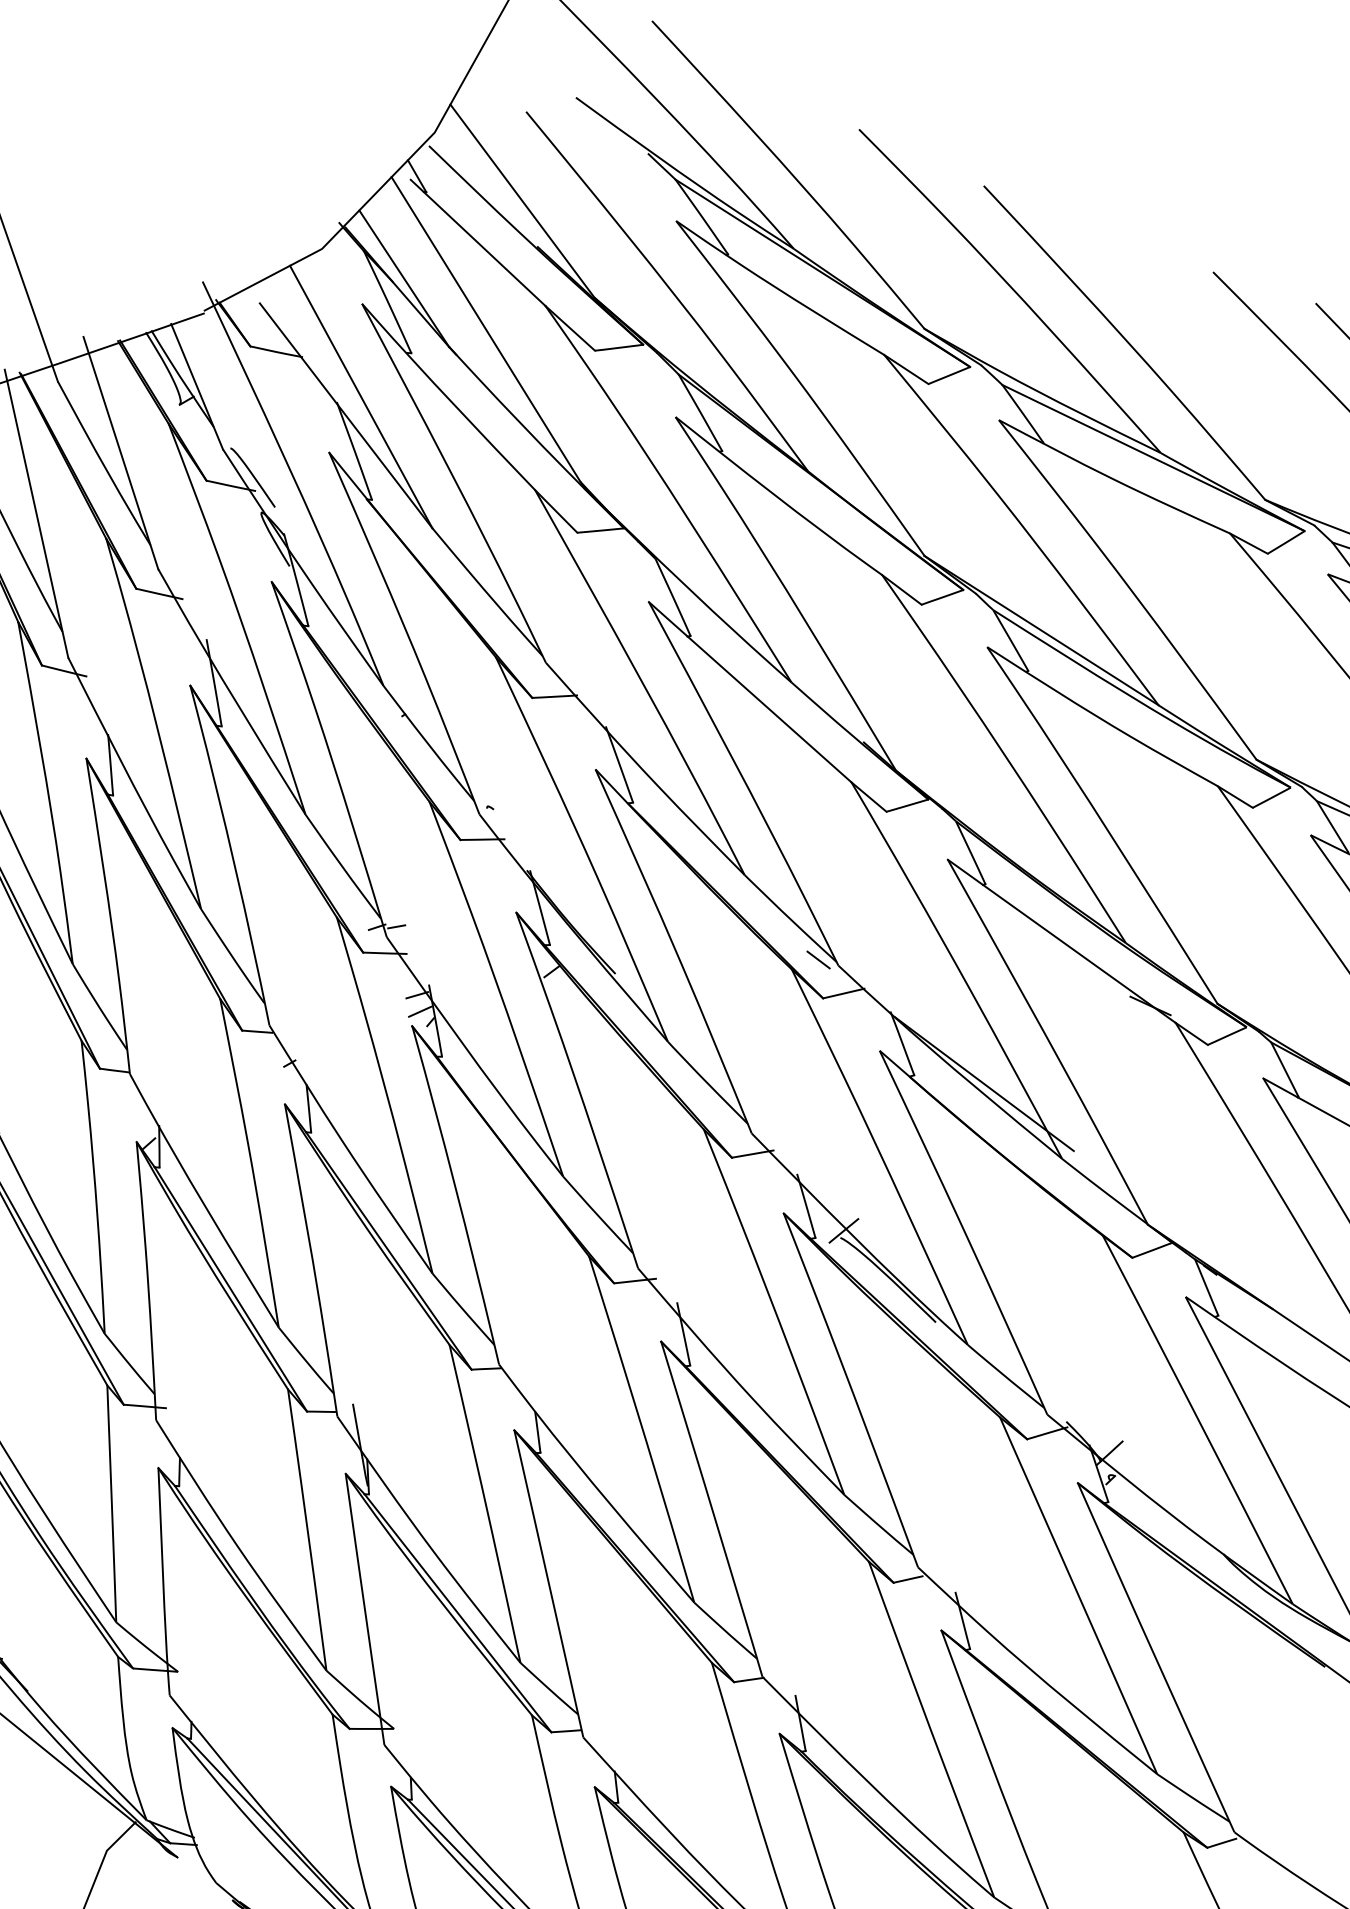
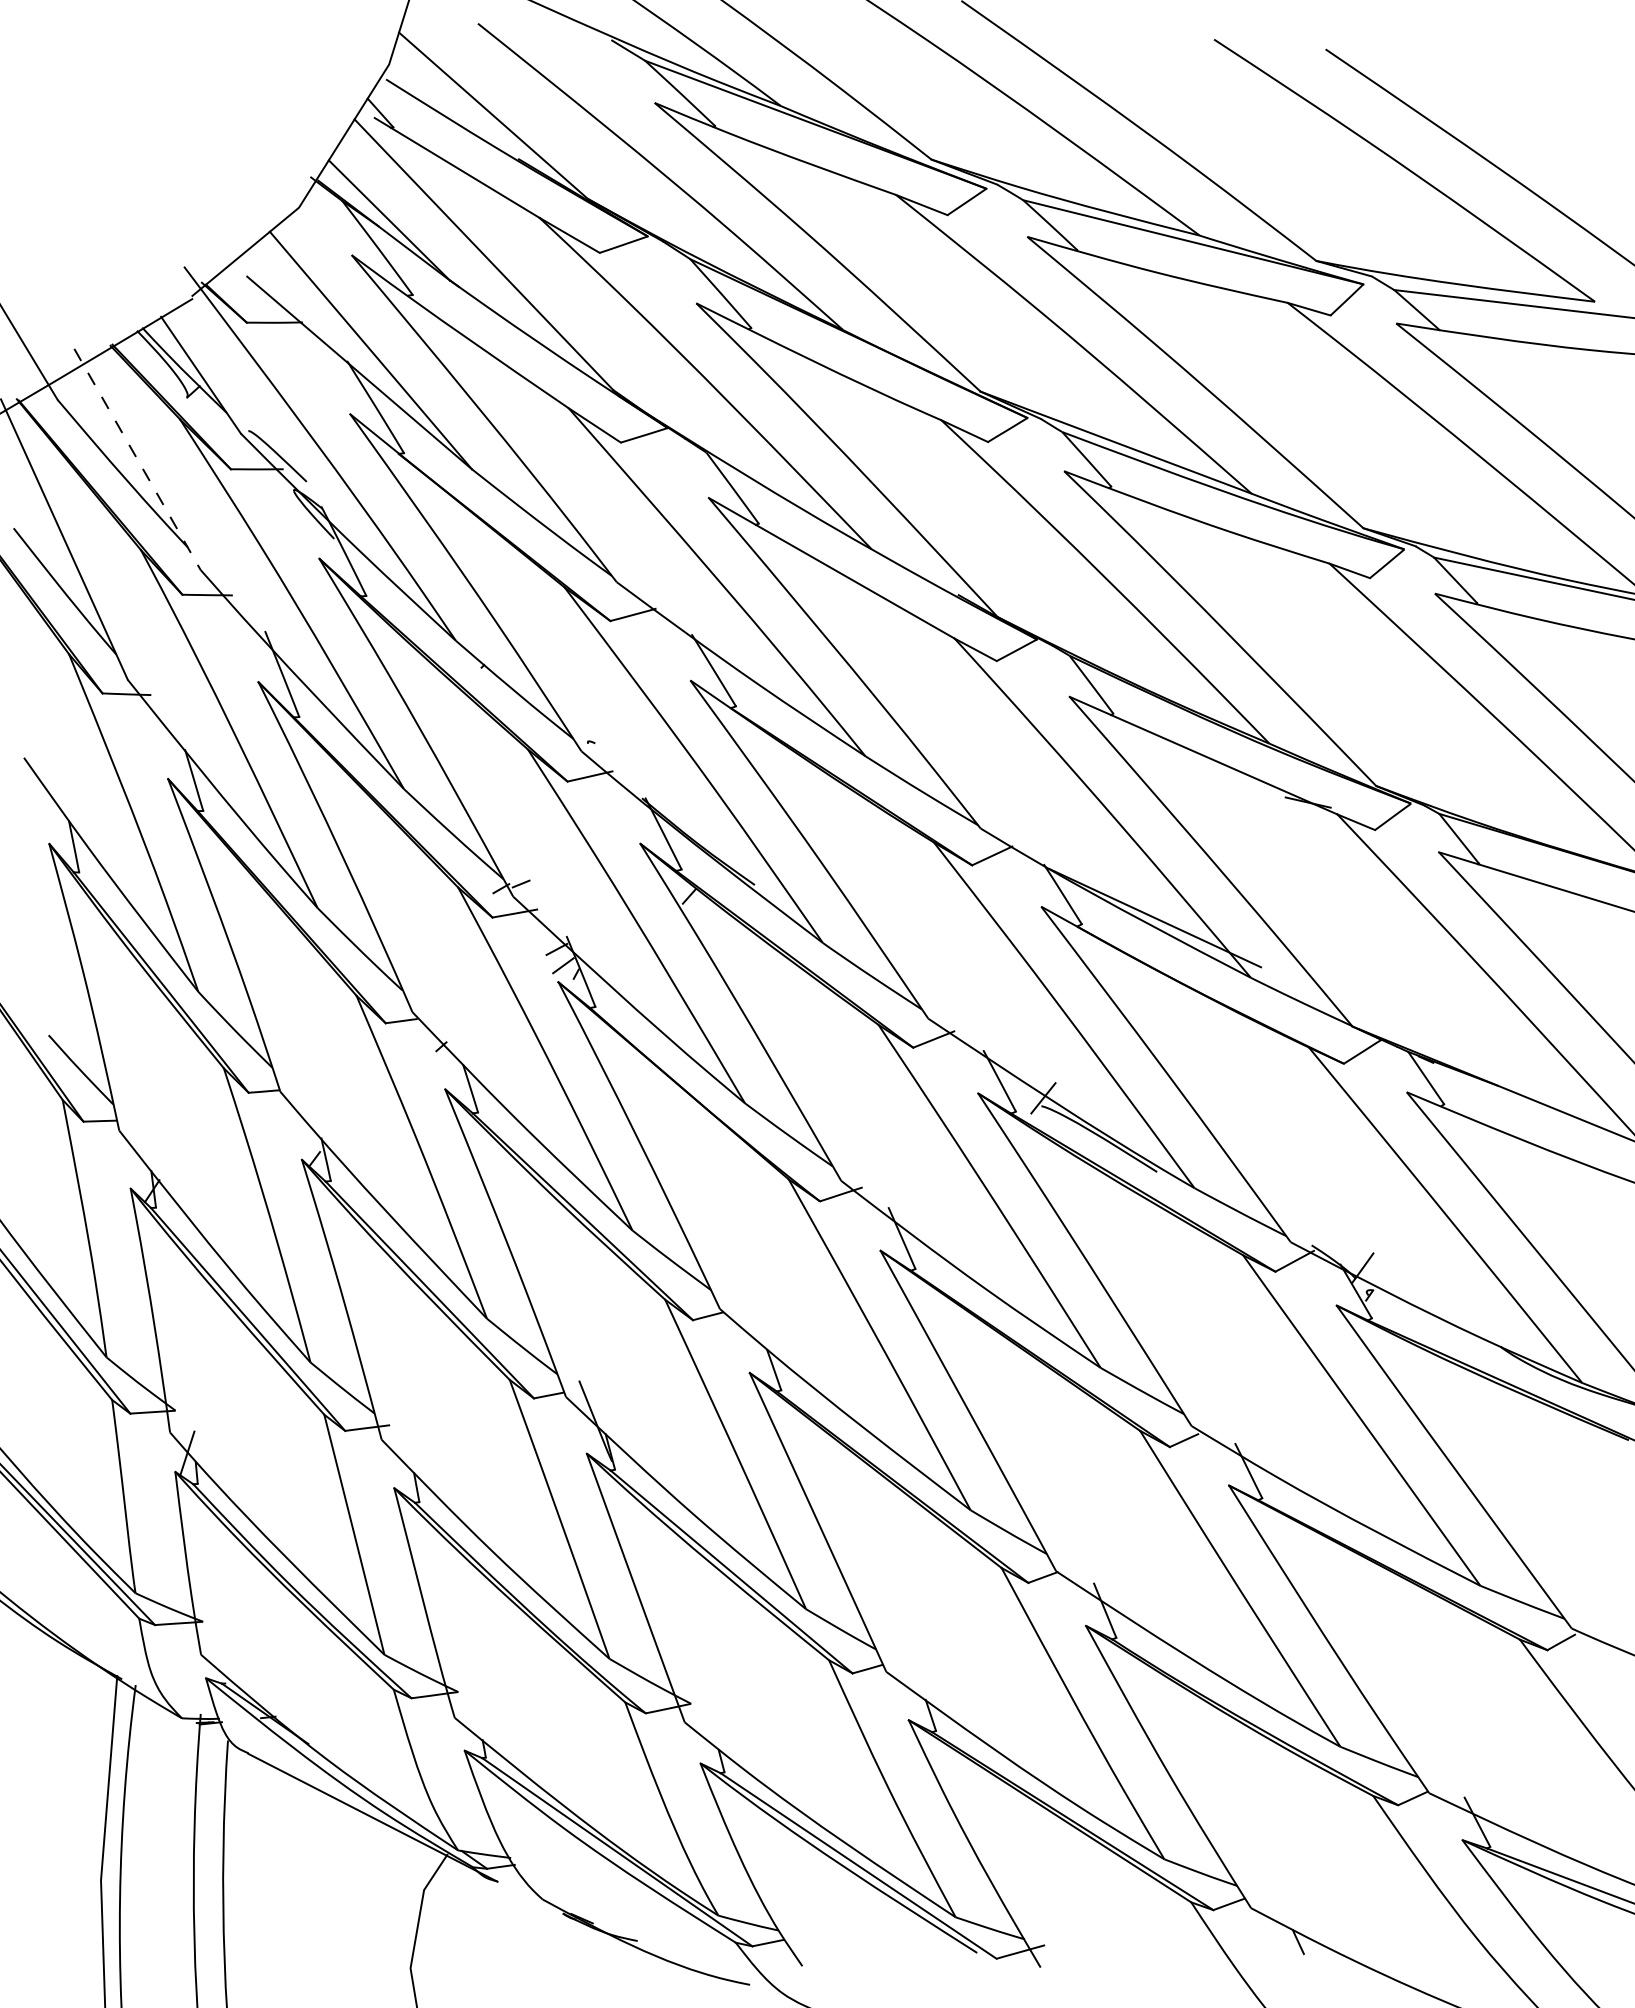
line: (120, 453) -> (137, 459), solid -> dashed
line: (818, 959) -> (959, 826), removed

